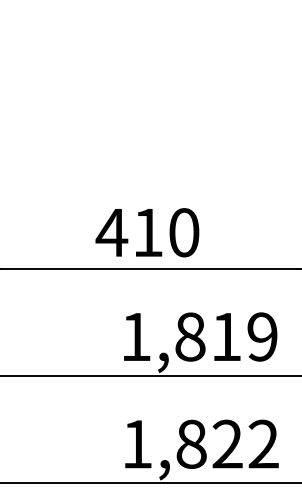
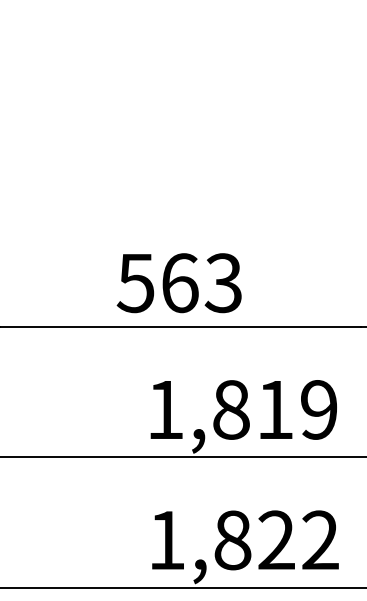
text: (147, 233) -> (179, 283), 410 -> 563

